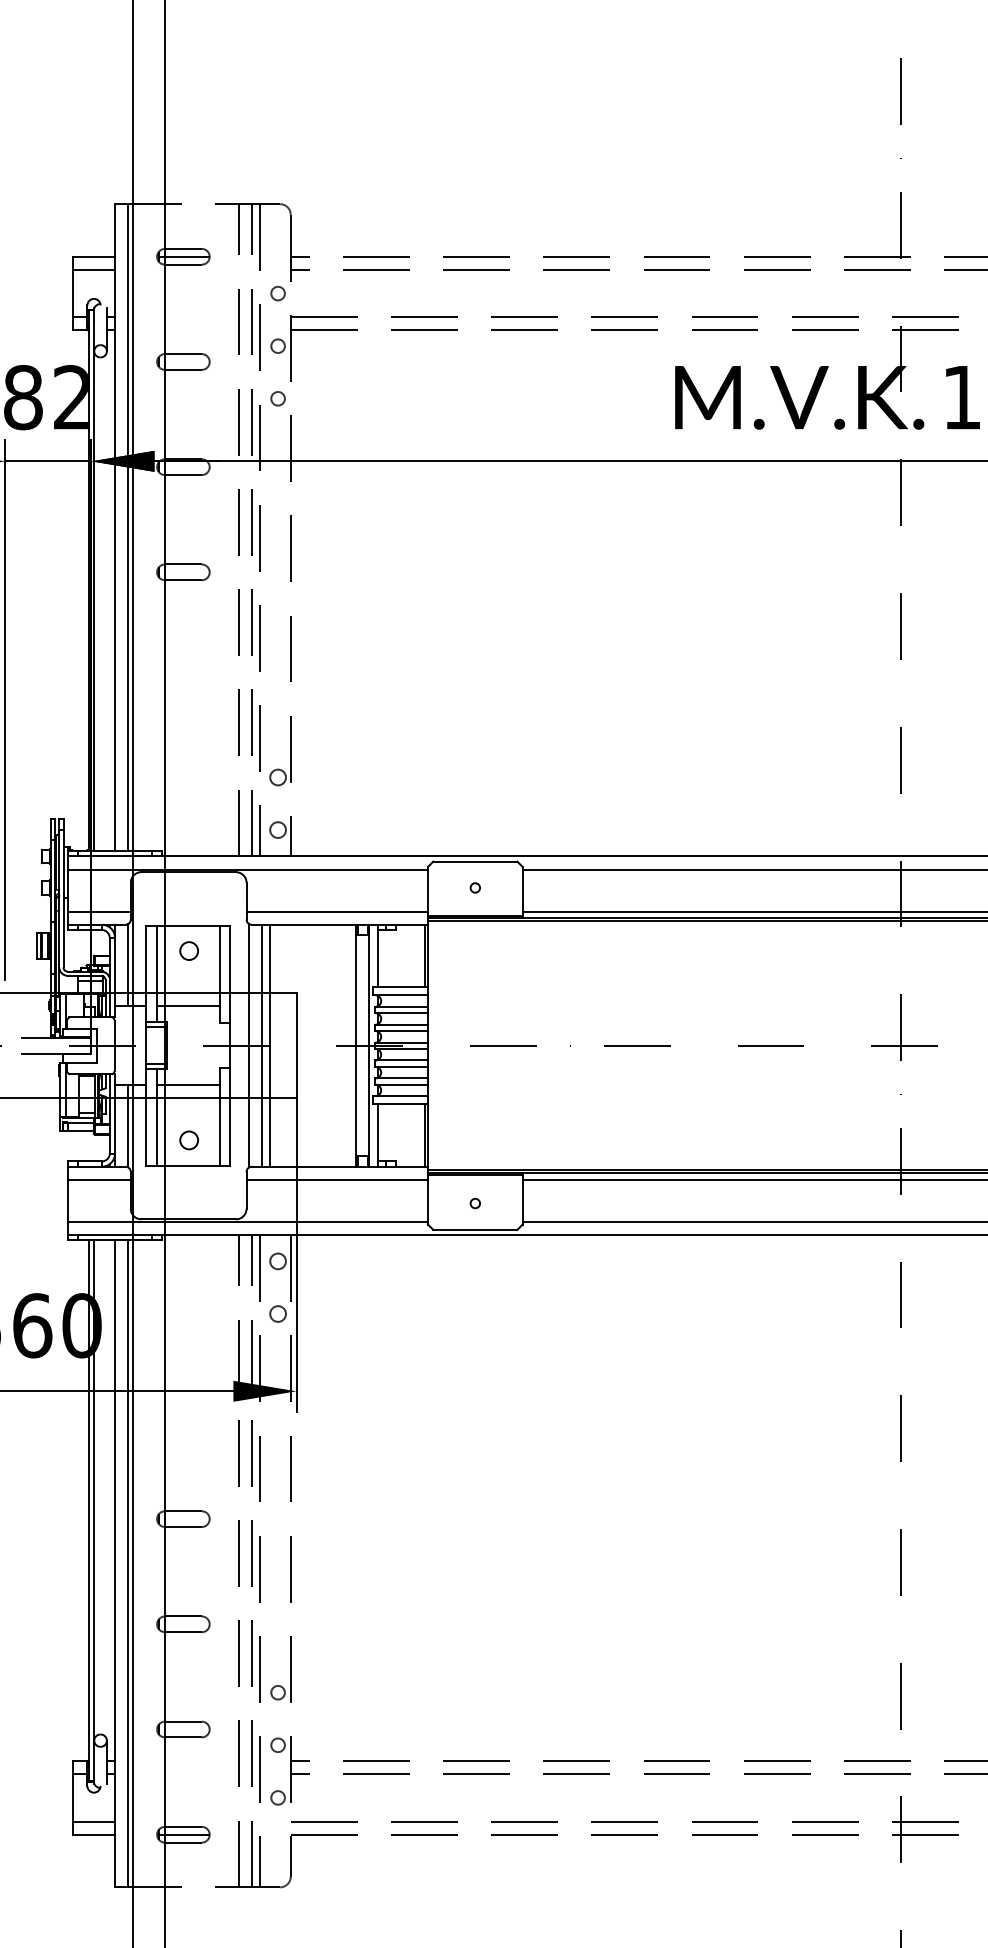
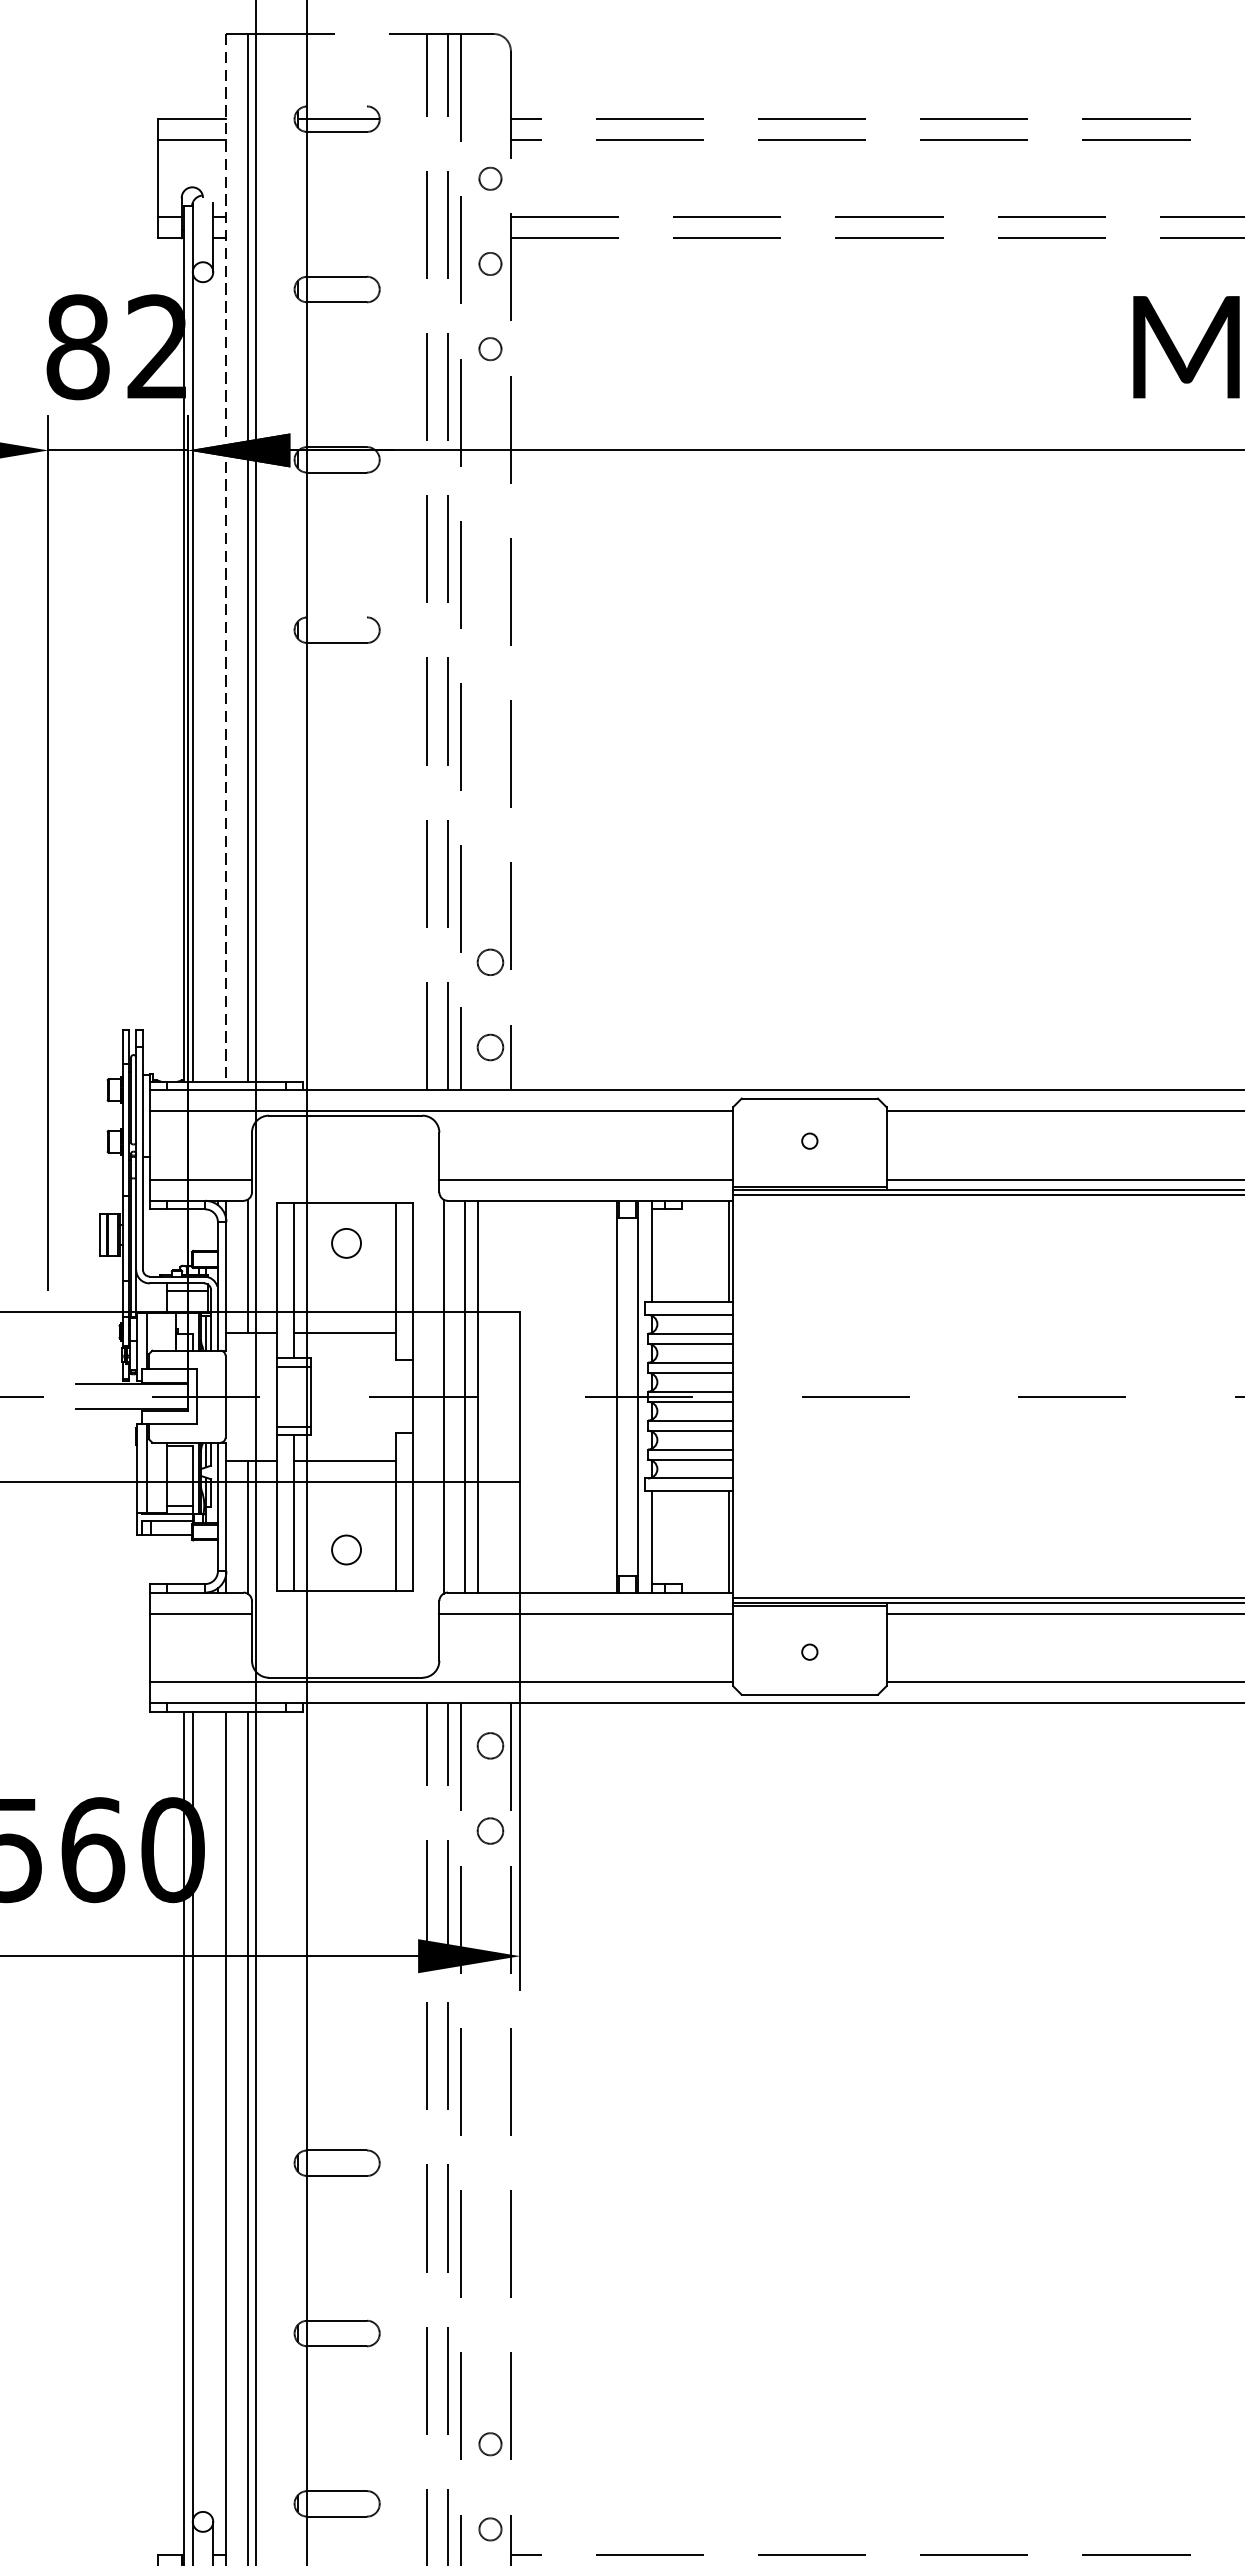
line: (183, 248) -> (337, 105), removed
line: (115, 528) -> (227, 559), solid -> dashed
line: (183, 564) -> (337, 617), removed

